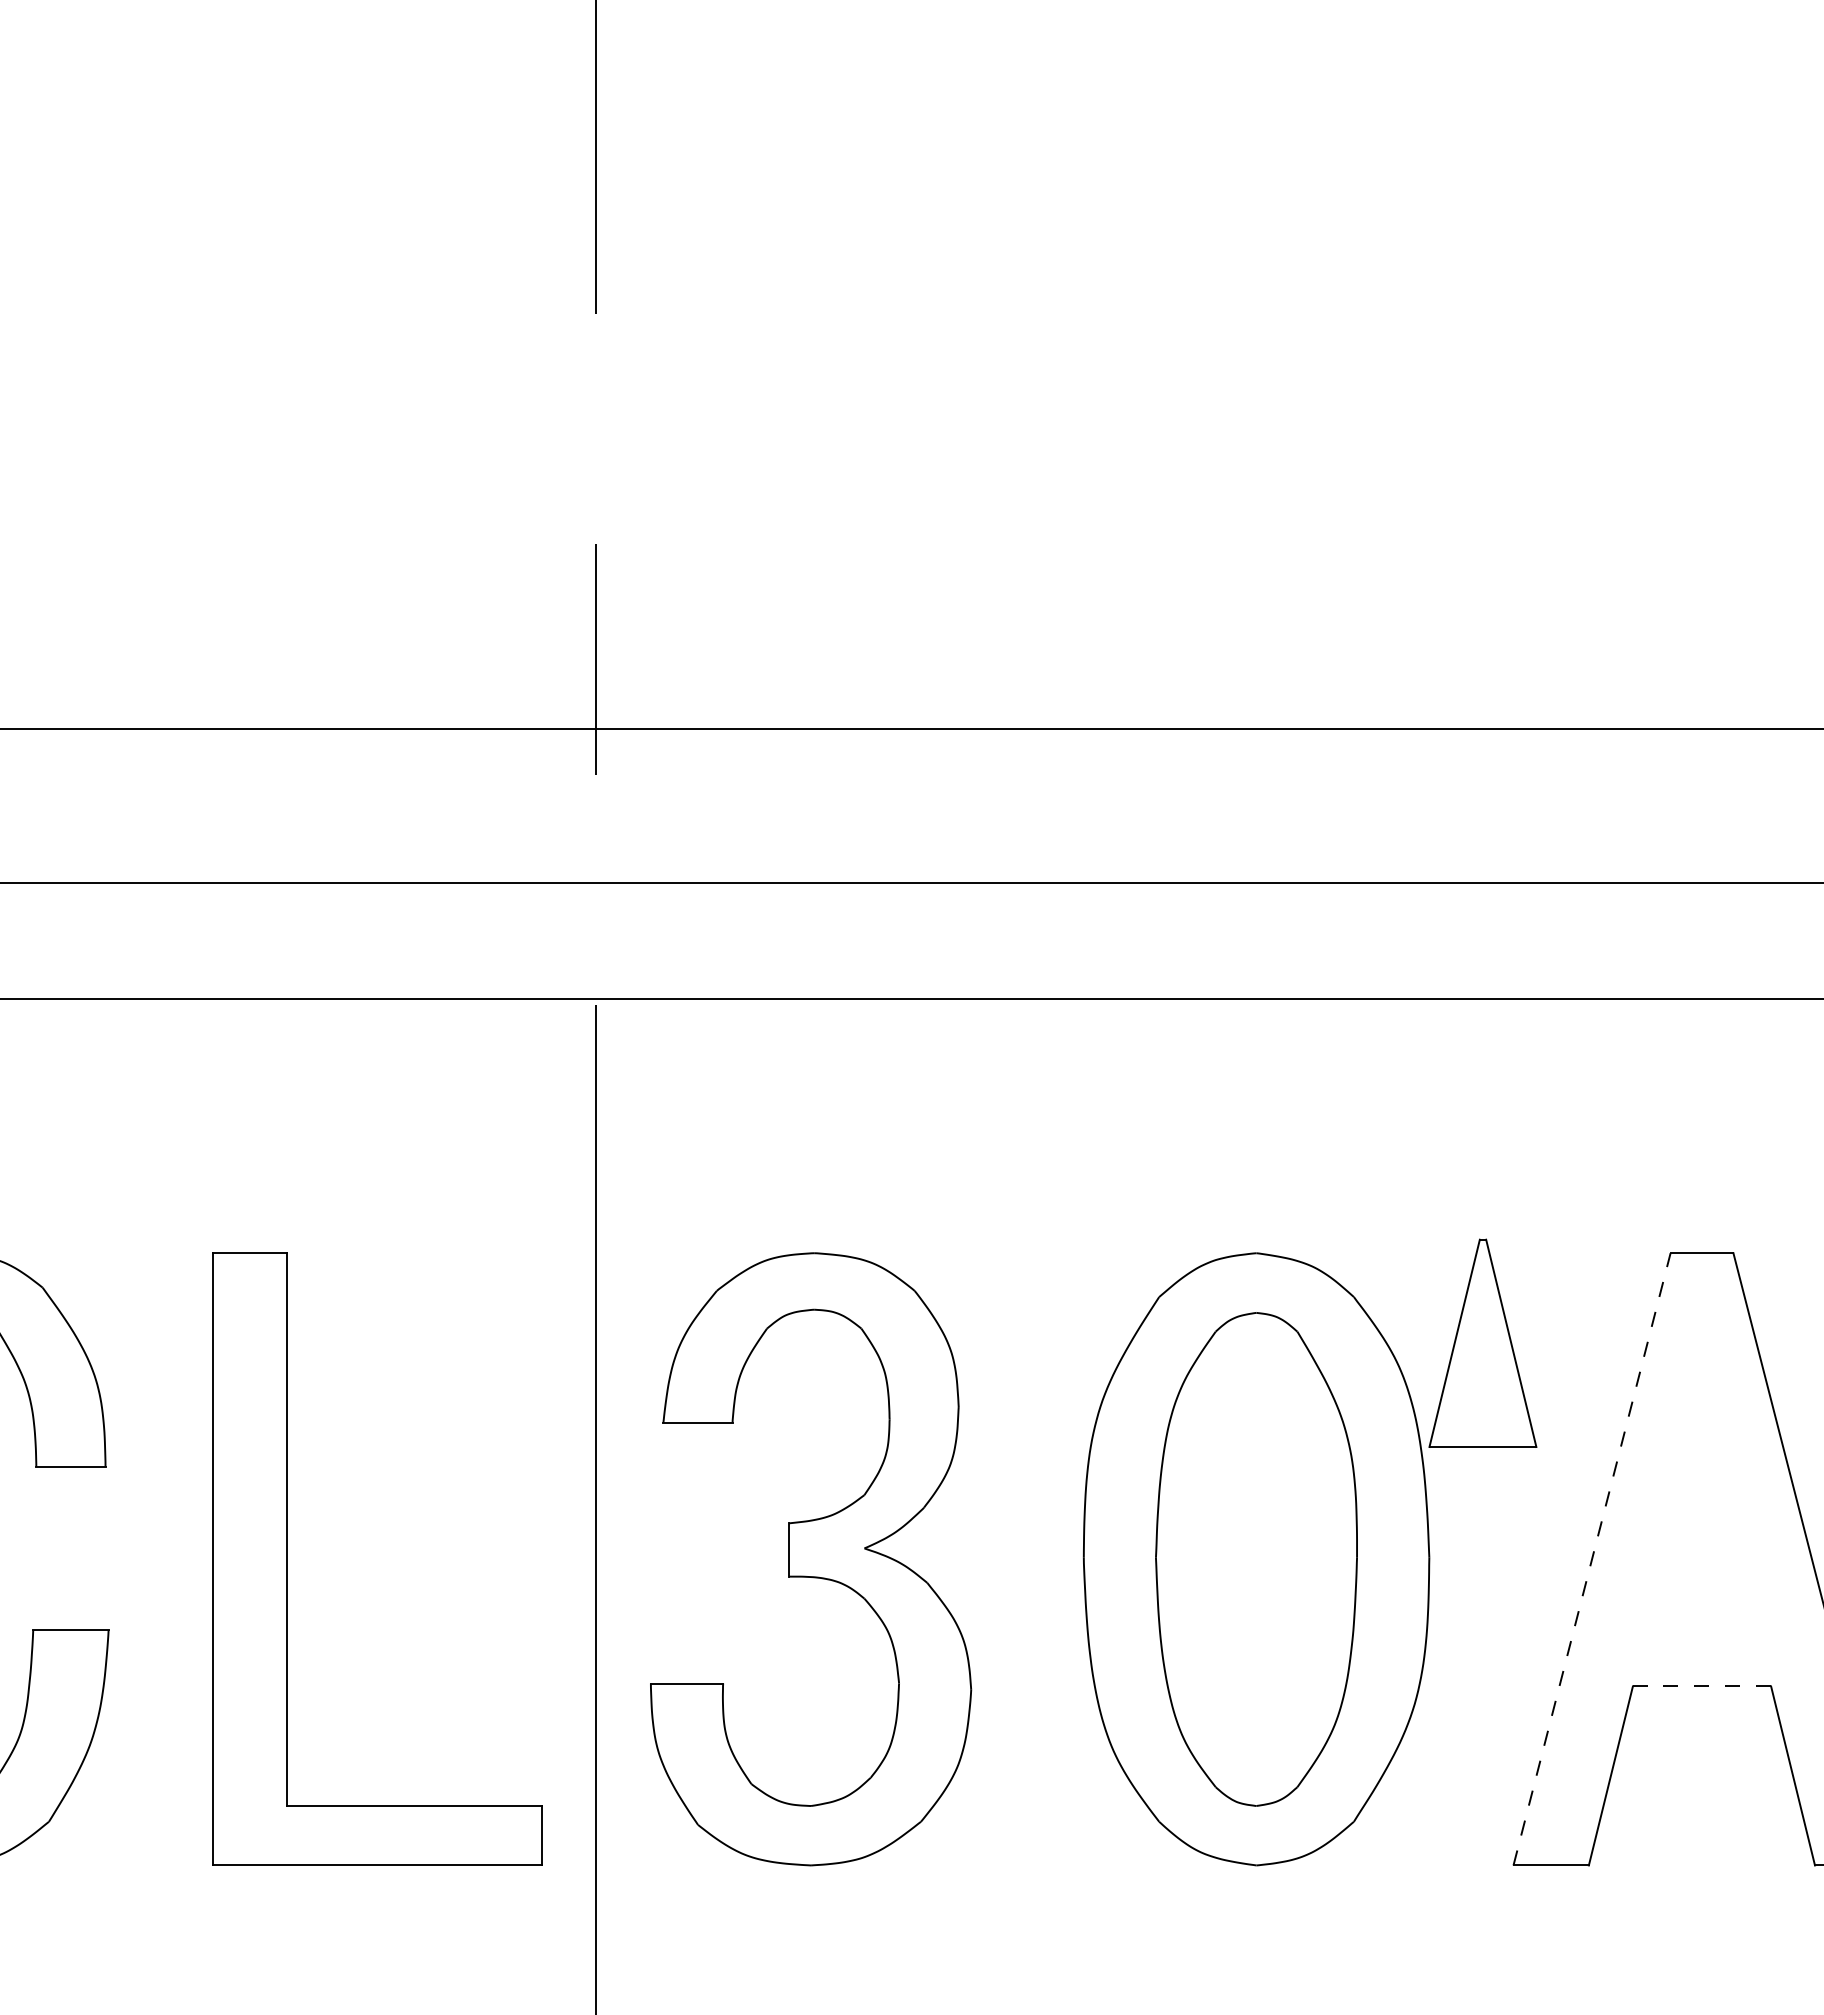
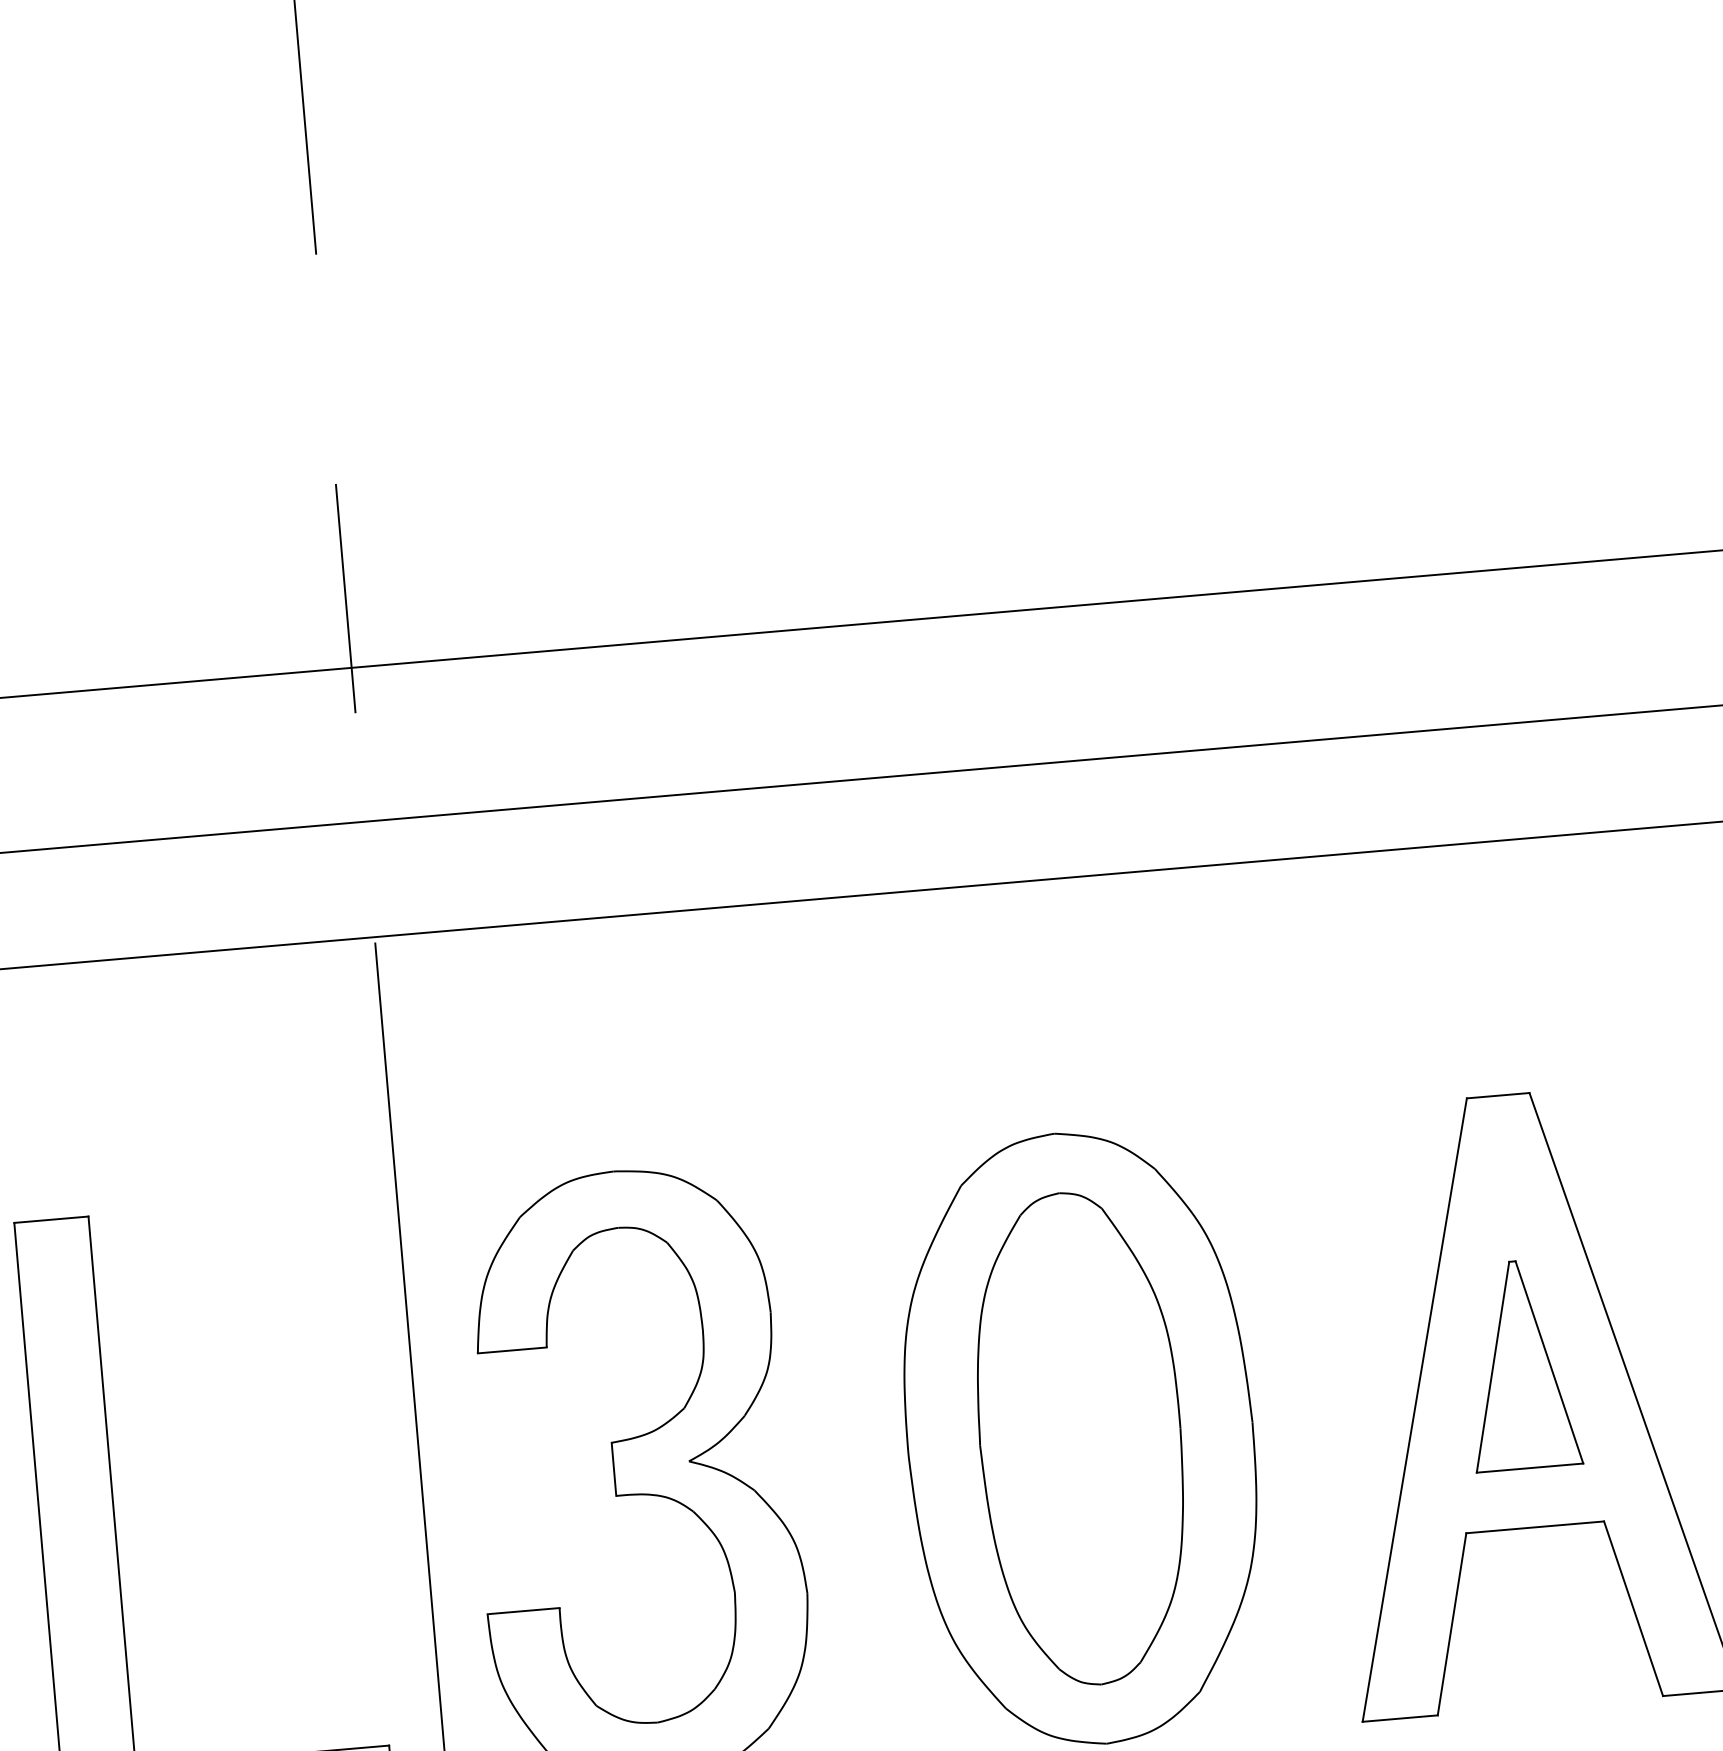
part: (1482, 1342) -> (1520, 1364), moved
line: (1592, 1558) -> (1415, 1409), dashed -> solid
line: (1701, 1686) -> (1534, 1527), dashed -> solid

